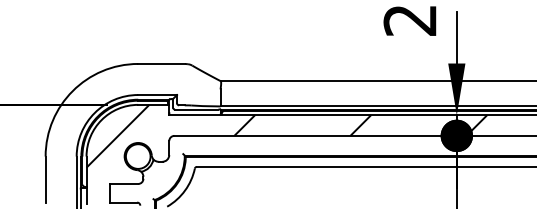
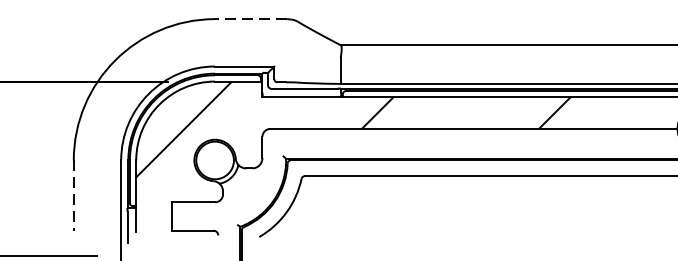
line: (161, 63) -> (250, 18), solid -> dashed
line: (45, 180) -> (73, 197), solid -> dashed

